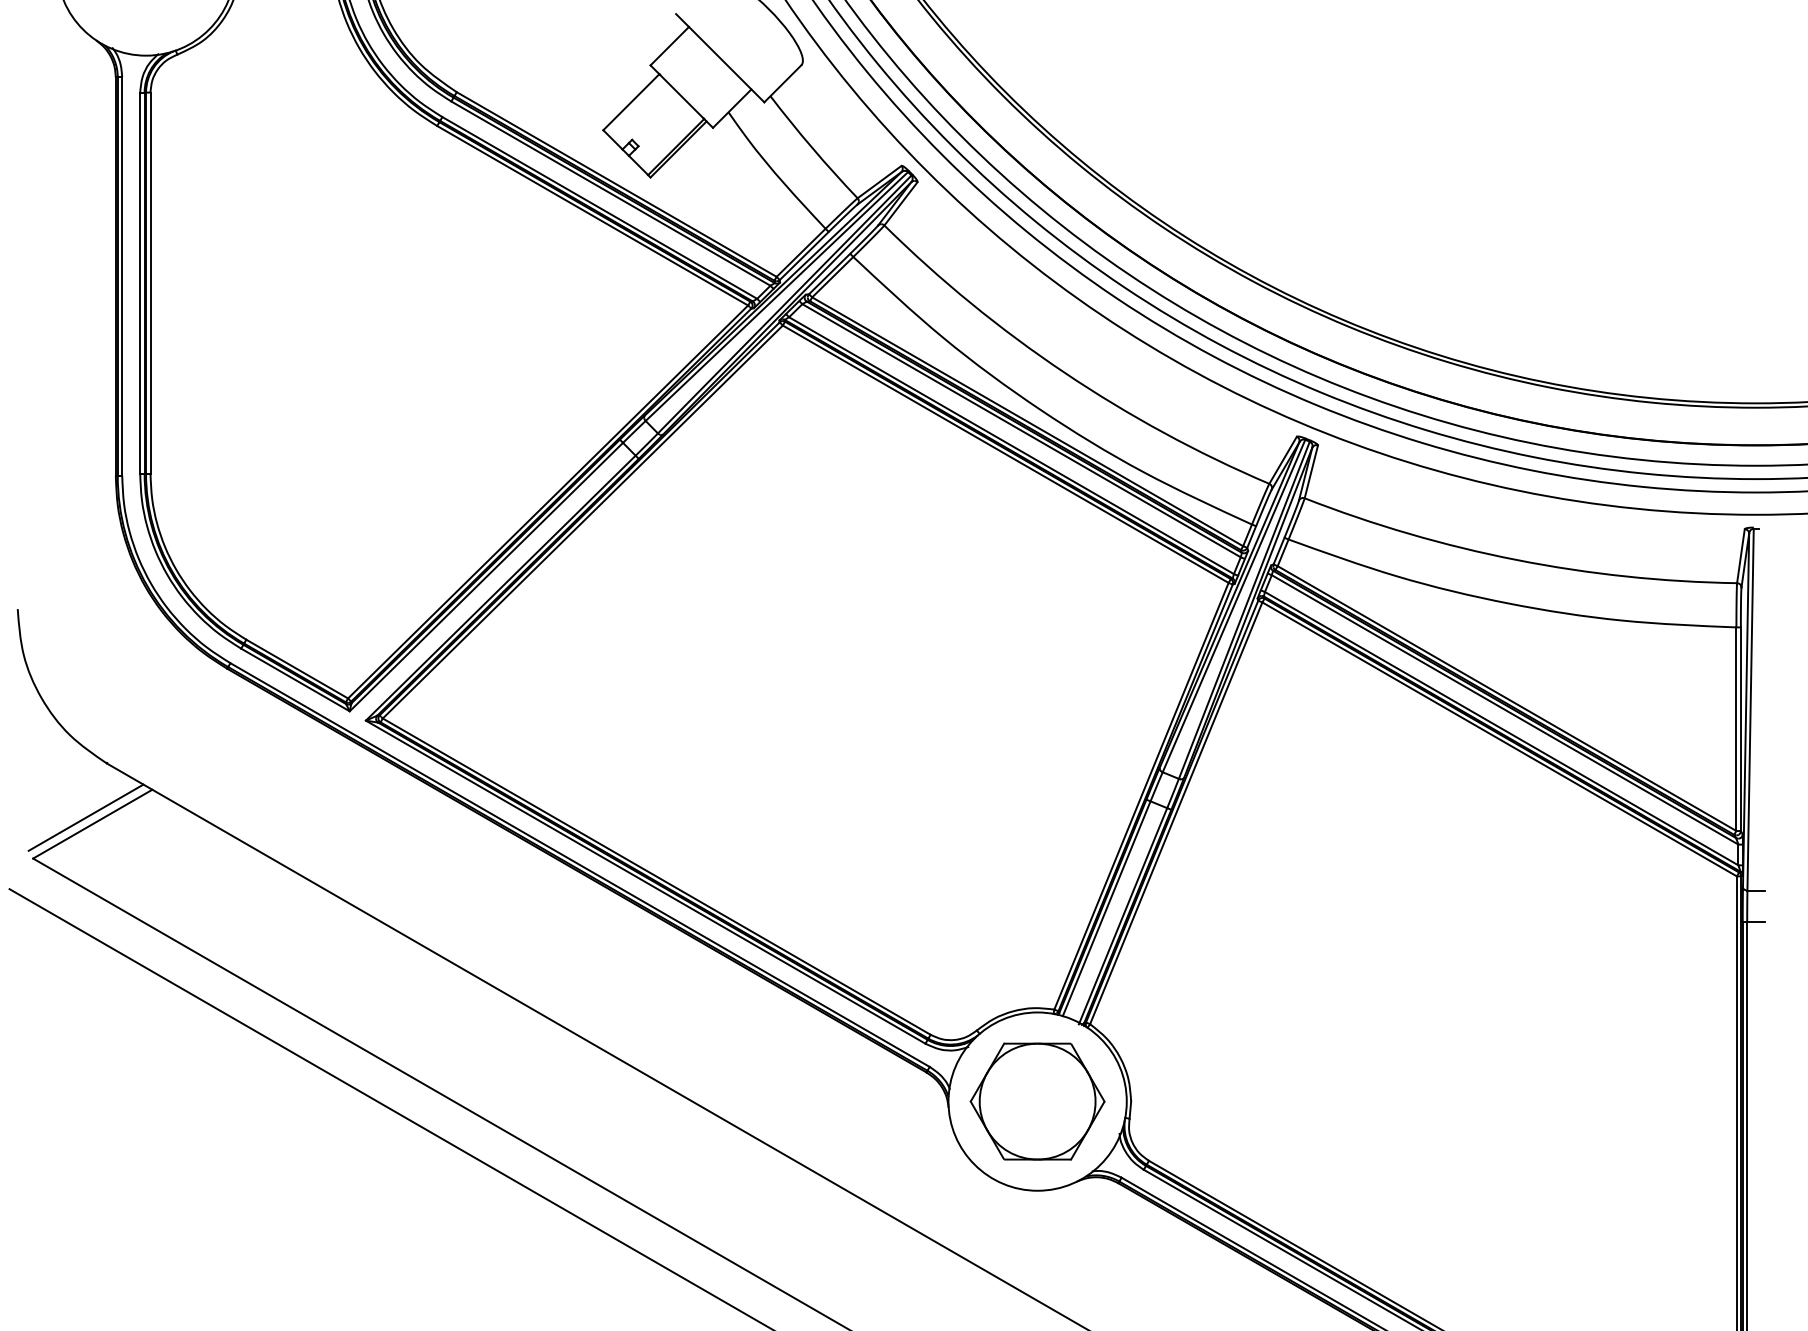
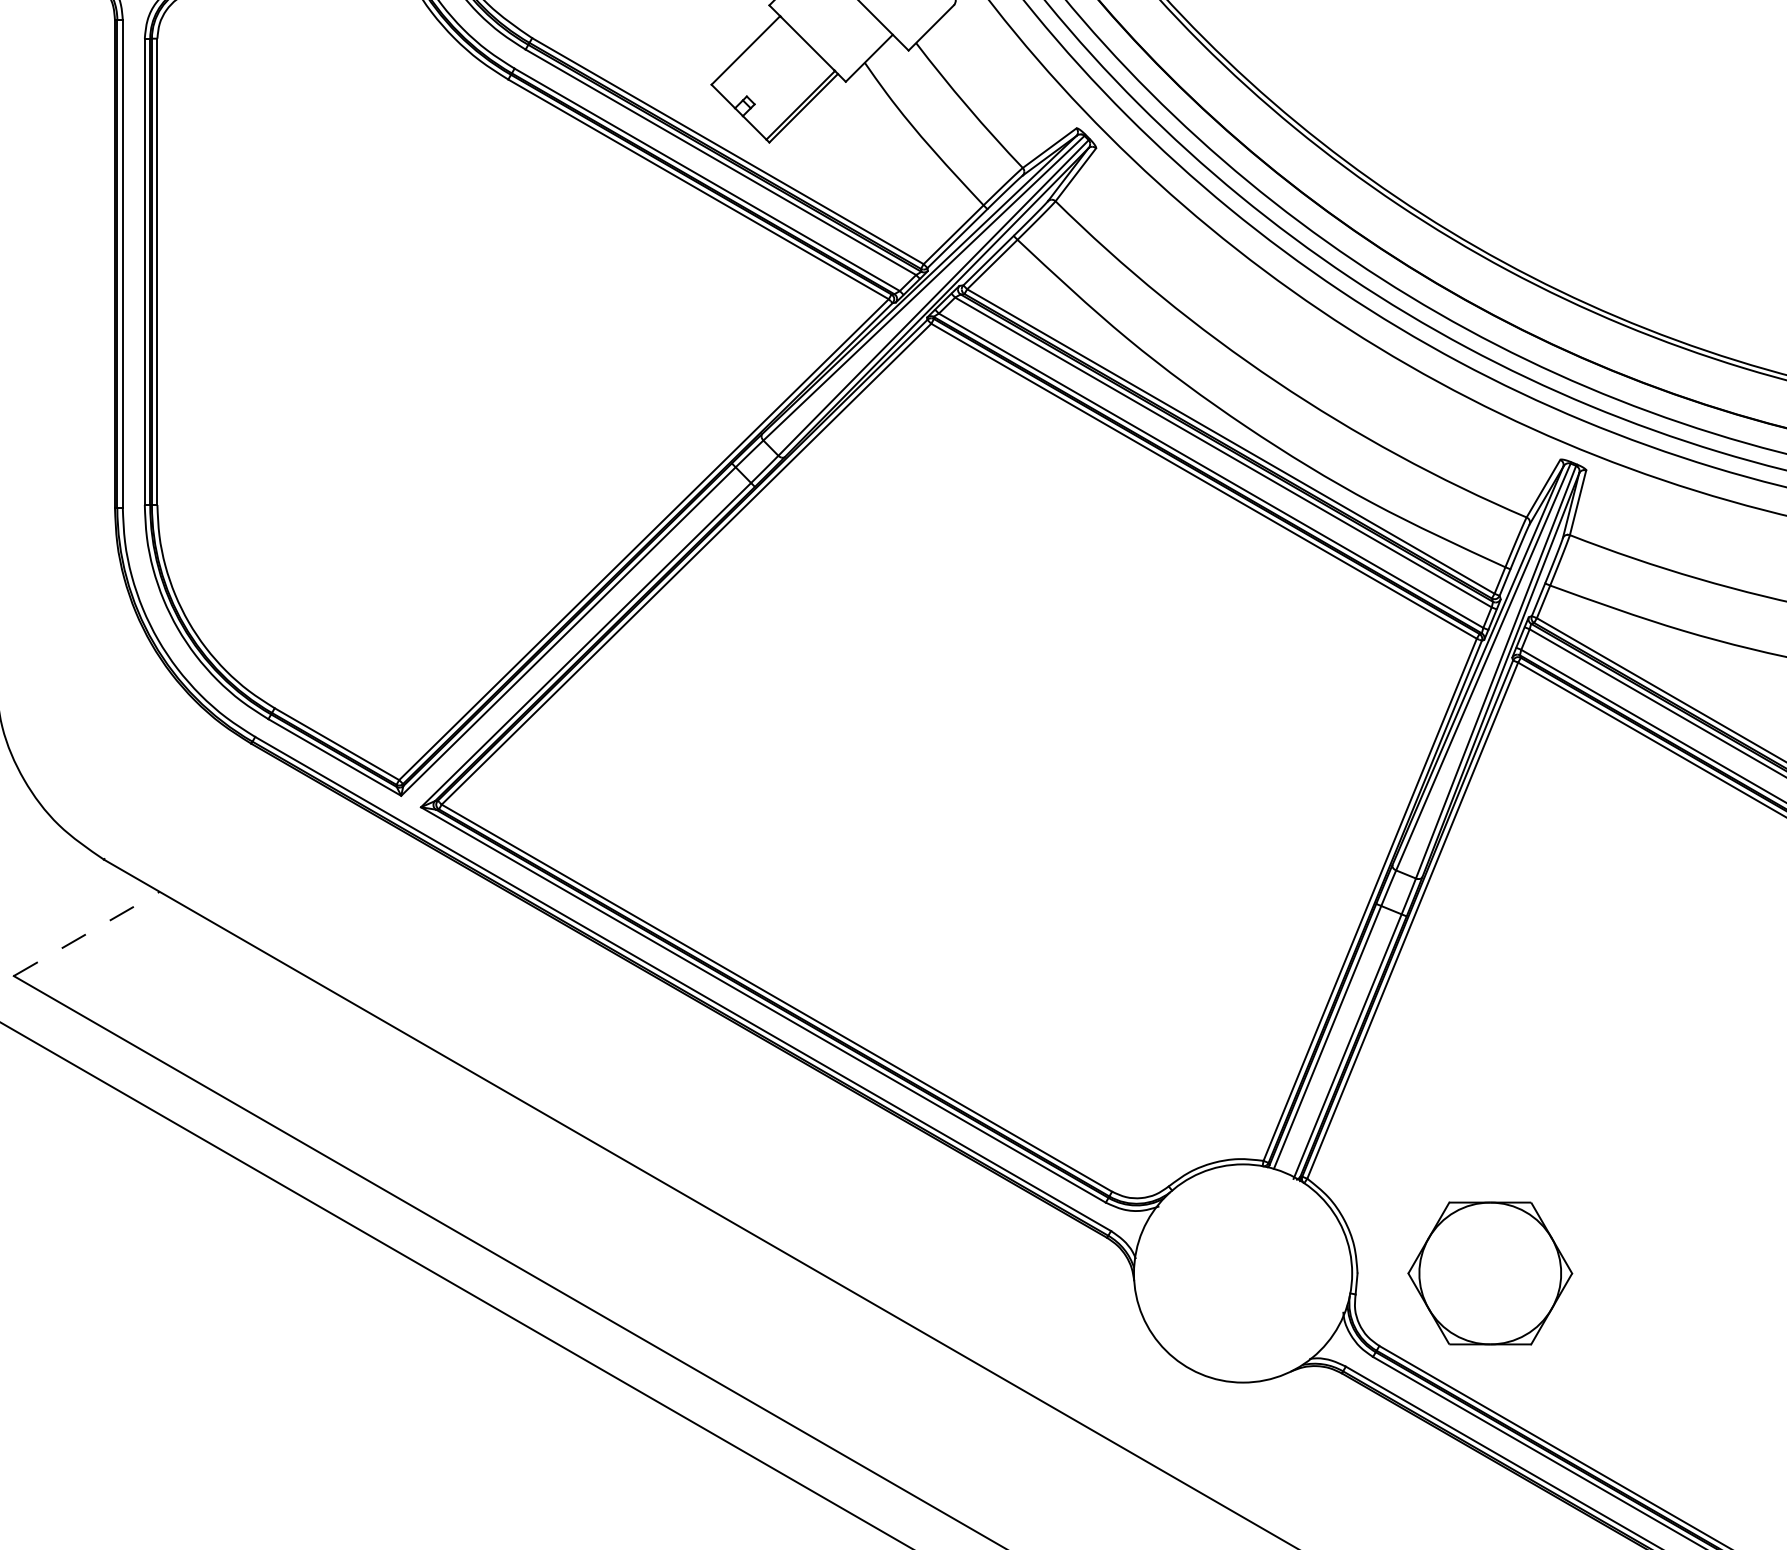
line: (85, 817) -> (77, 925), removed
line: (92, 824) -> (86, 934), solid -> dashed
part: (1037, 1101) -> (1490, 1273), moved

